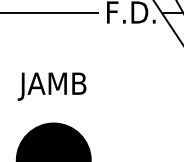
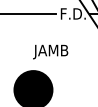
text: (51, 85) -> (50, 51), moved

